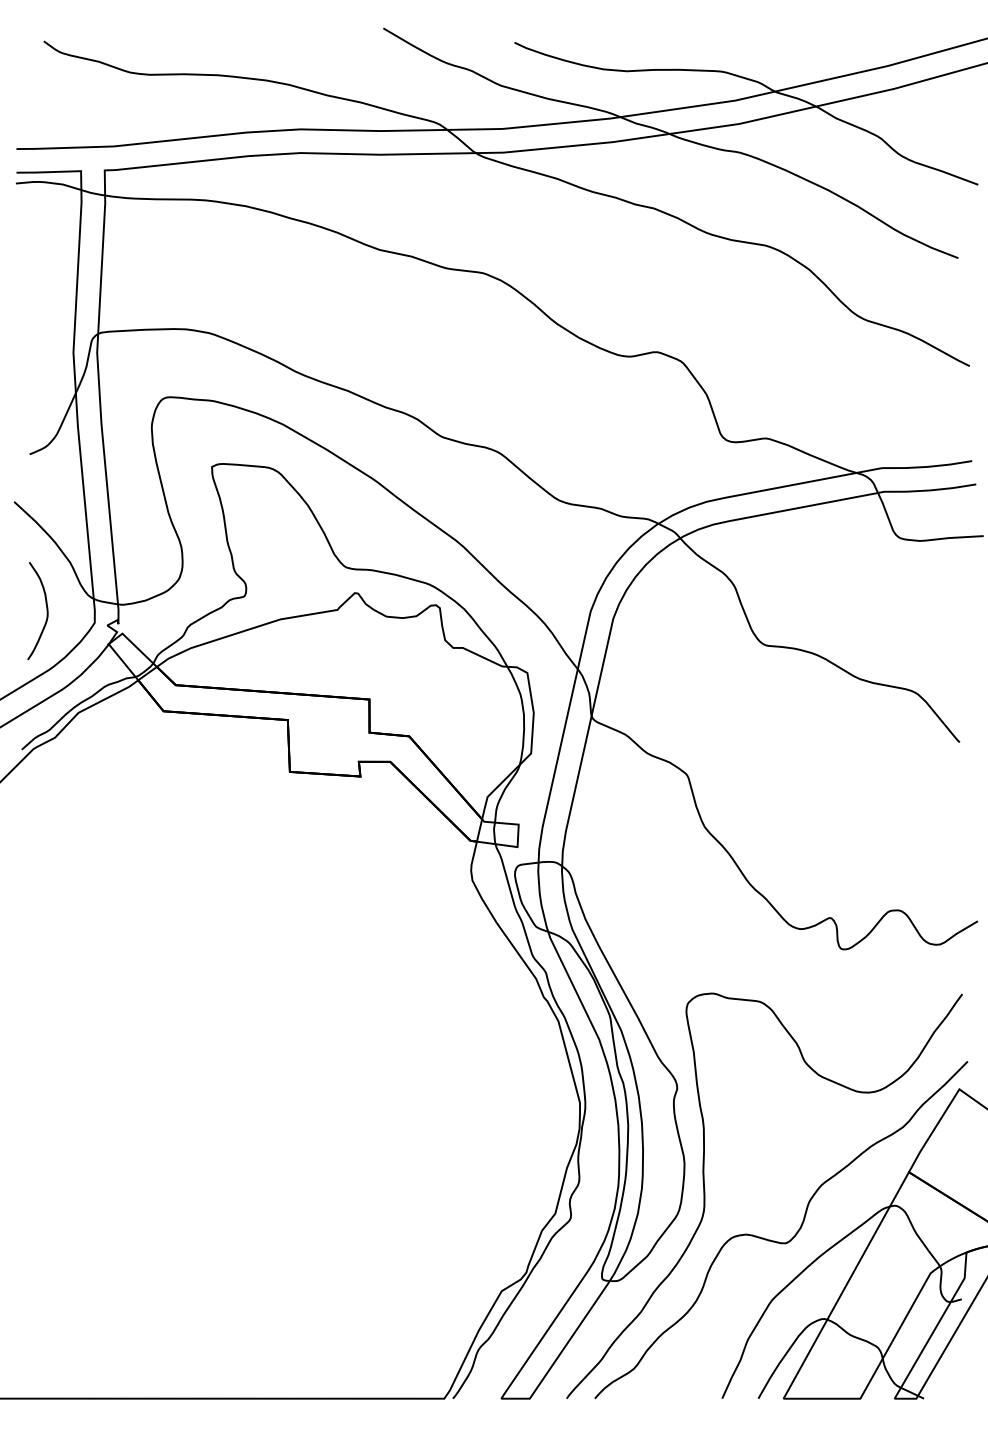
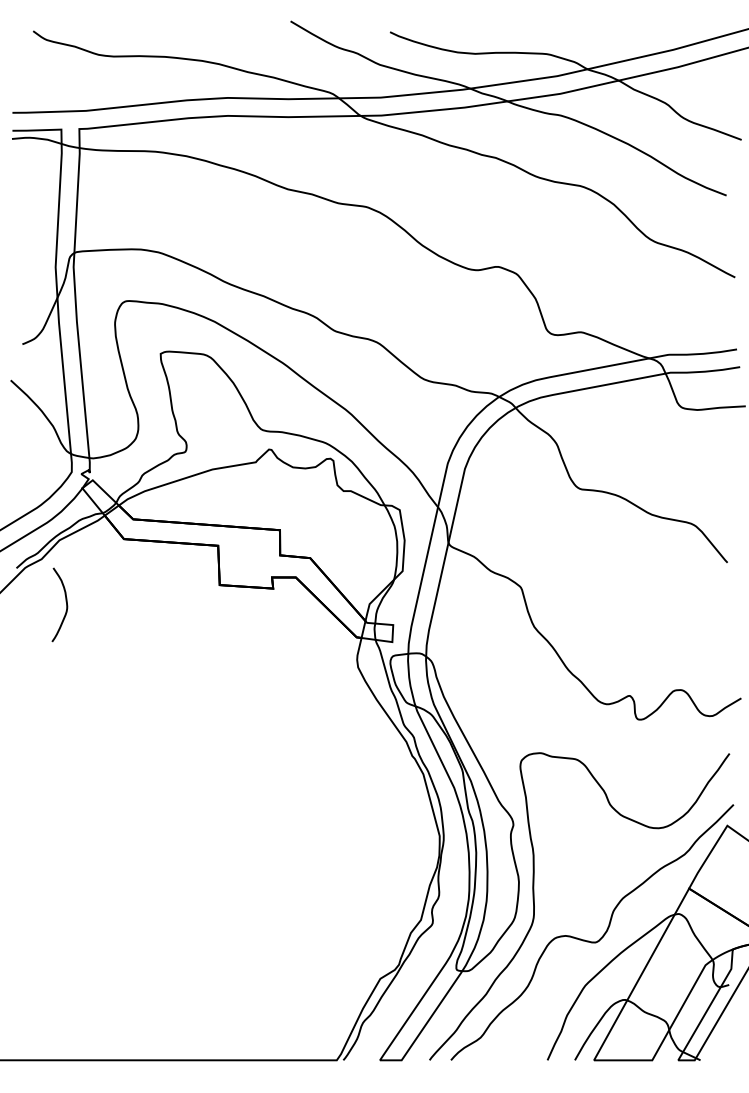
curve: (46, 611) -> (66, 605), moved

